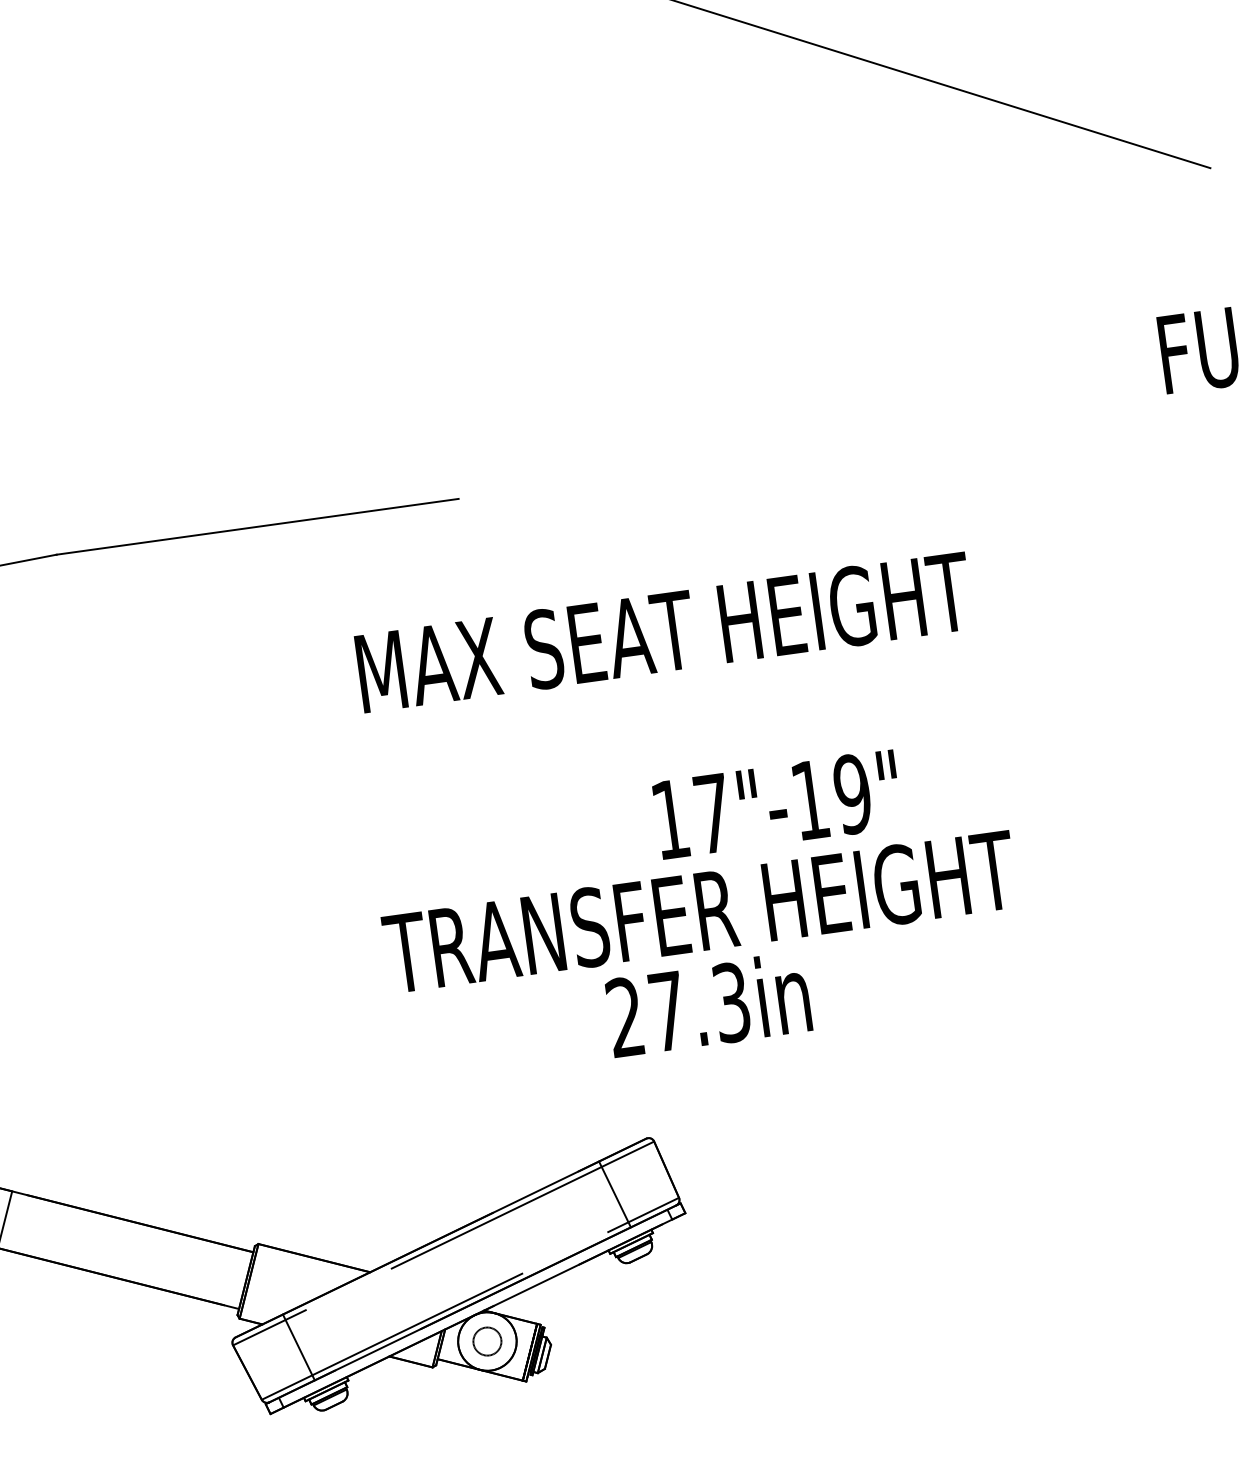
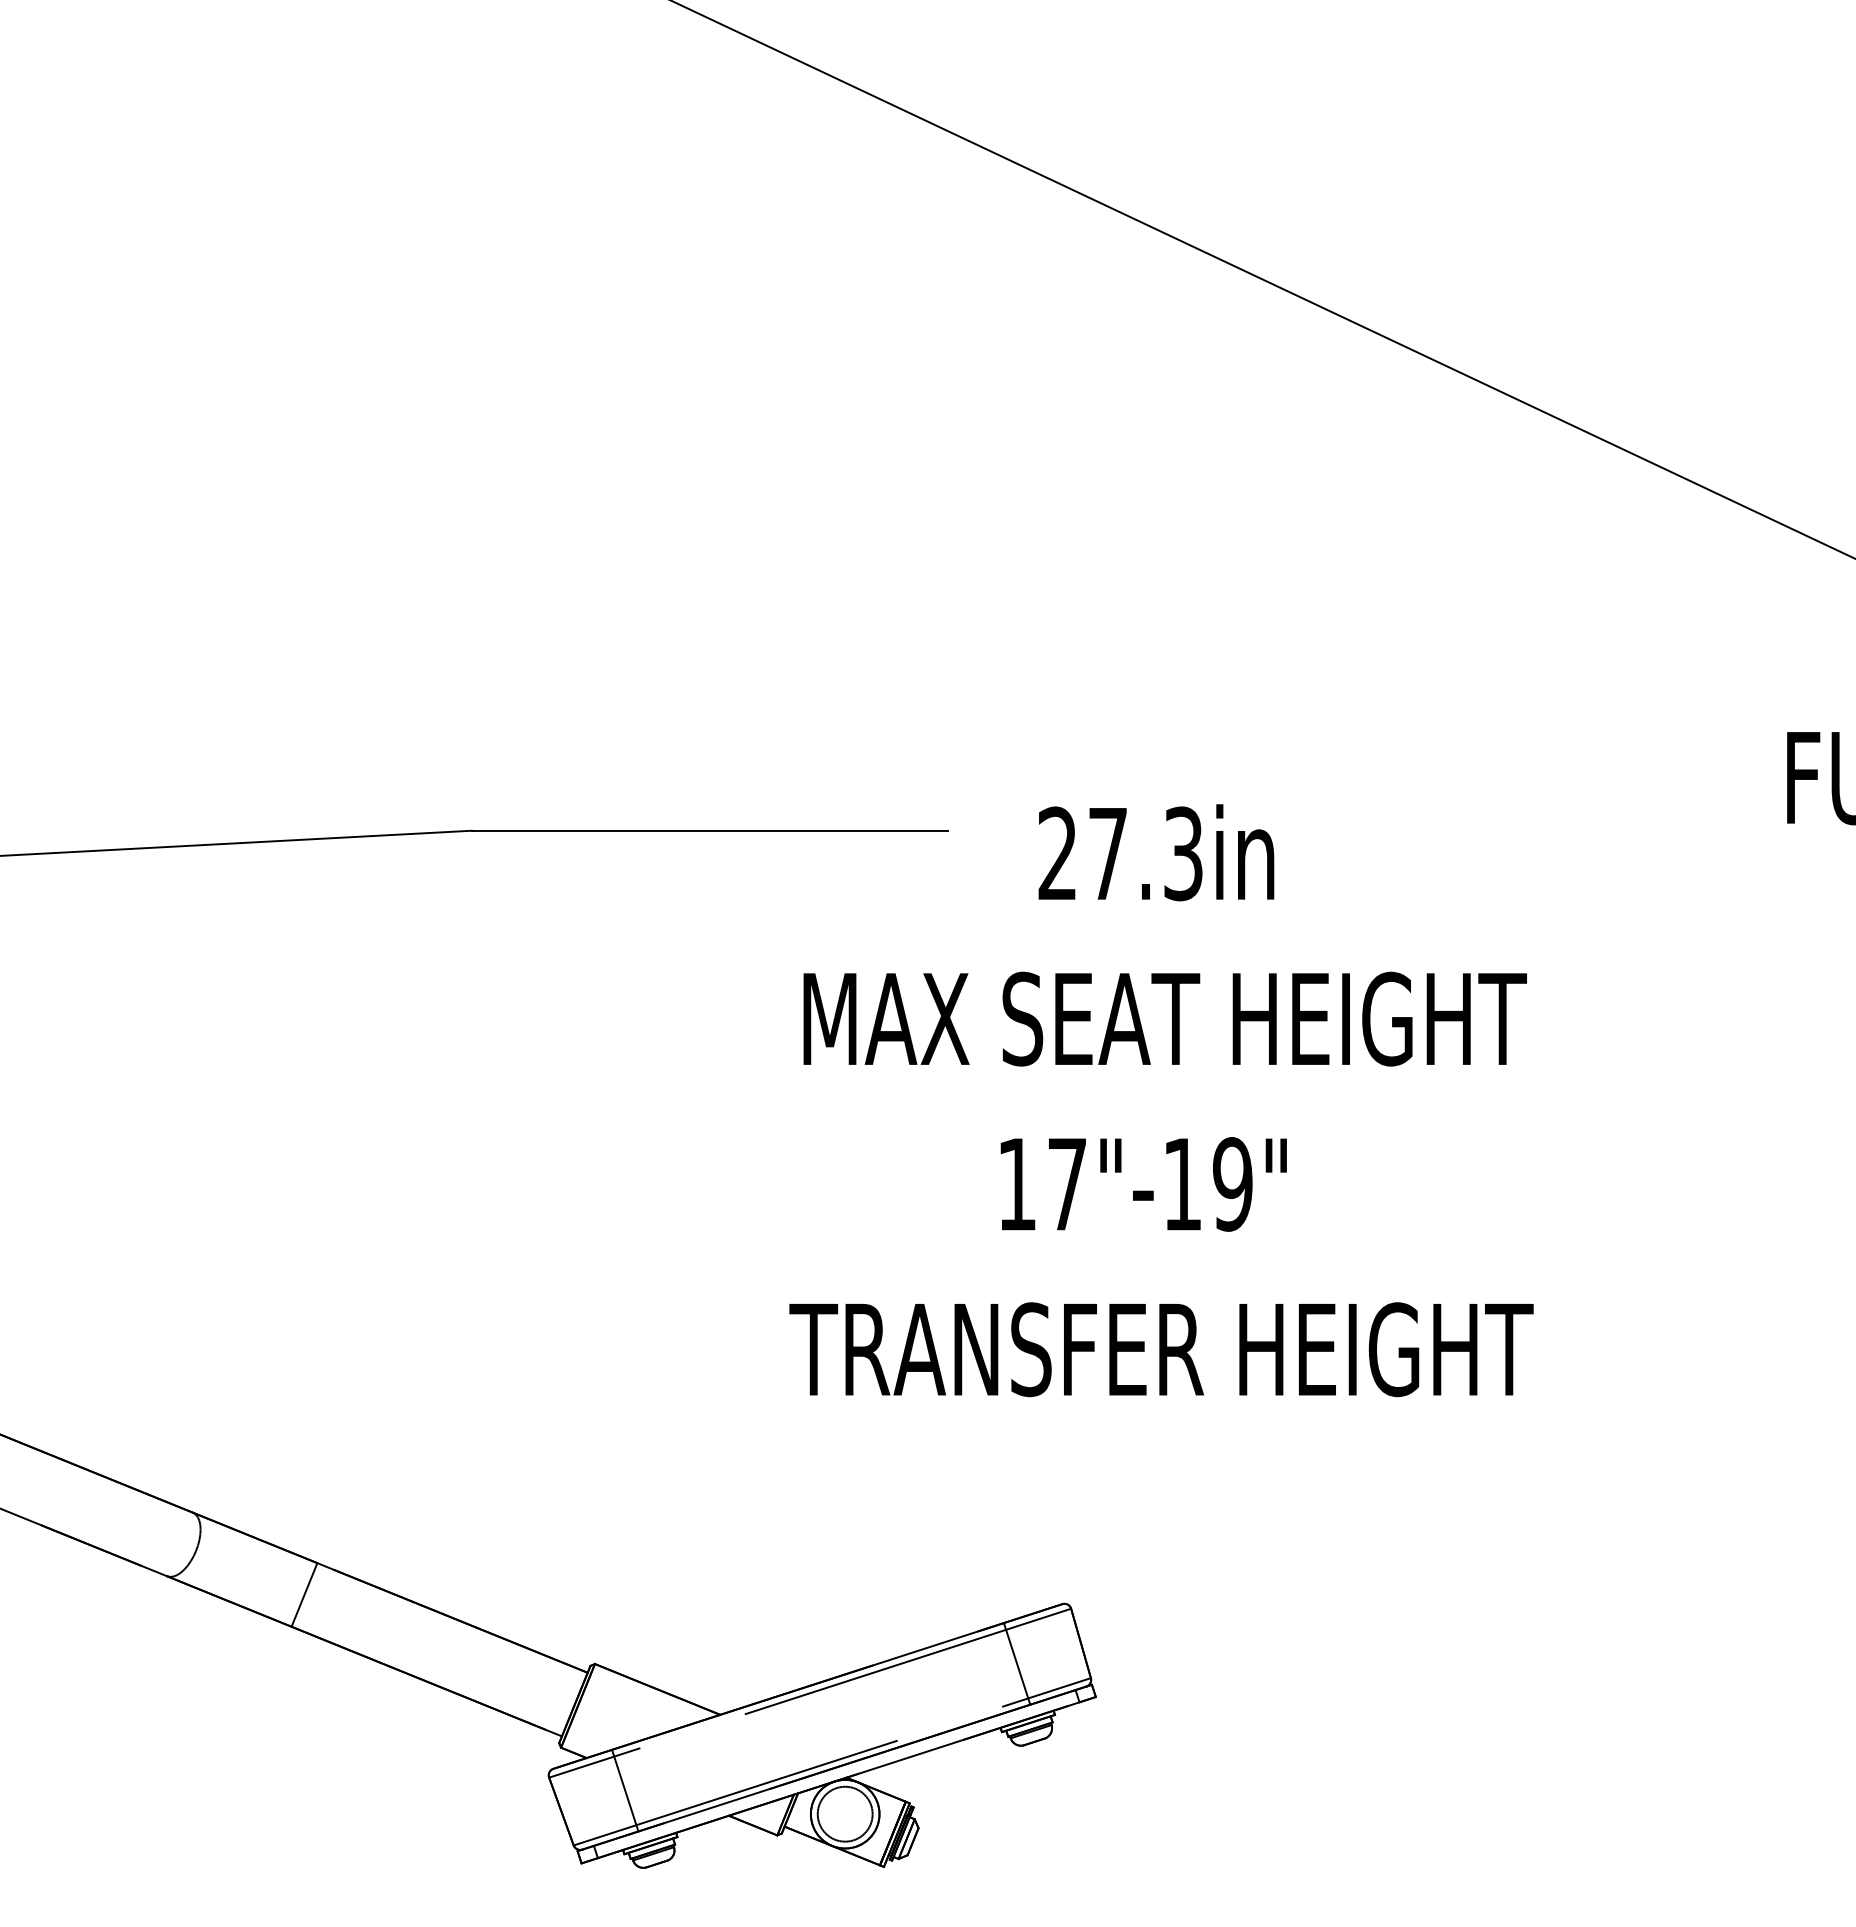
text: (777, 804) -> (1143, 1184), moved
text: (708, 1004) -> (1156, 852), moved
circle: (486, 1341) -> (844, 1813), size x1.67

